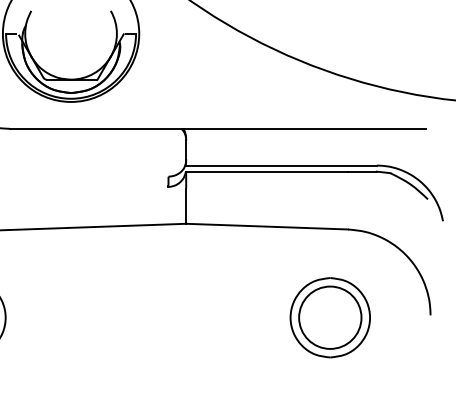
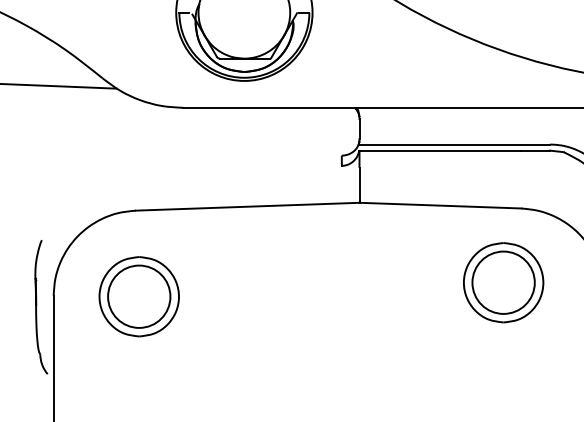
part: (330, 317) -> (503, 282), moved

